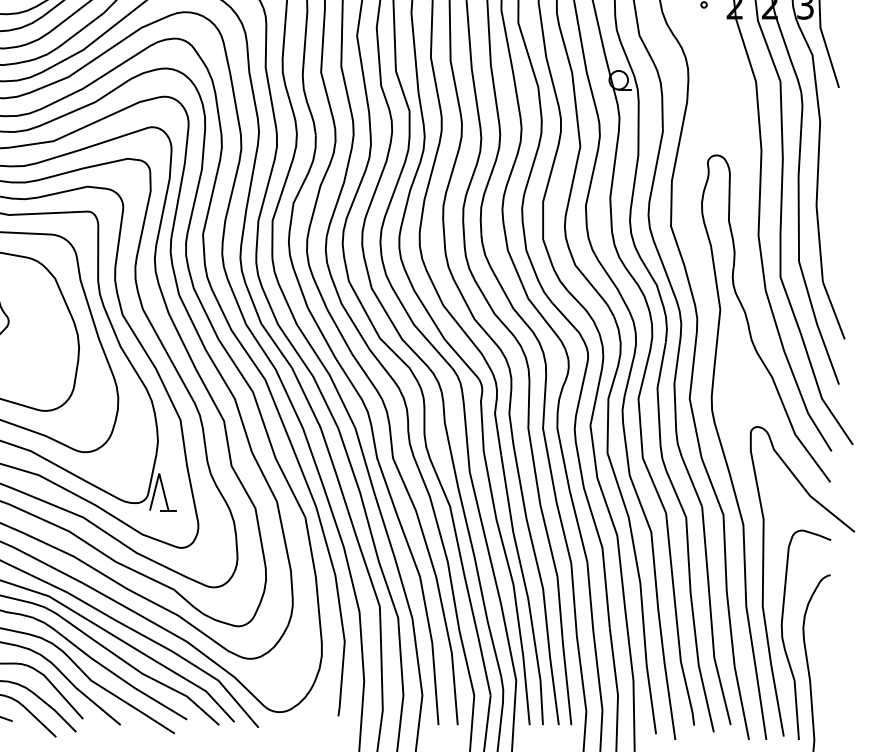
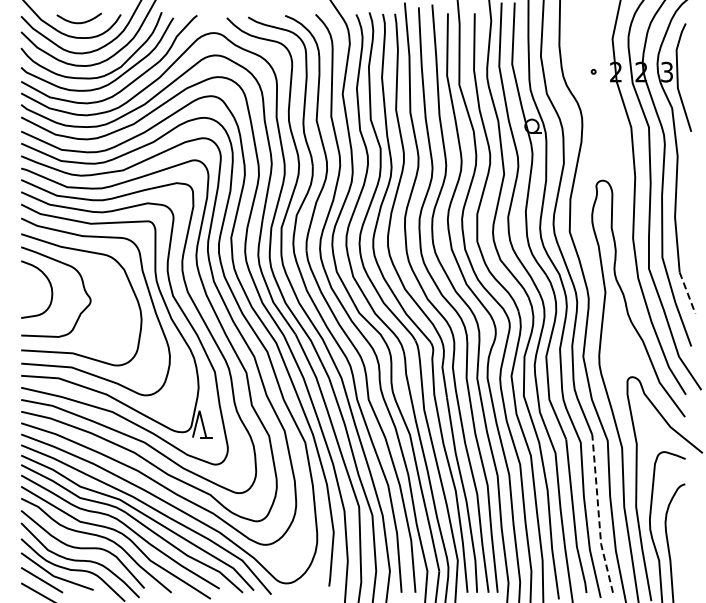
line: (833, 311) -> (687, 293), solid -> dashed
line: (710, 616) -> (598, 514), solid -> dashed

